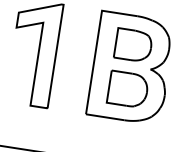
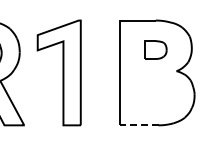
part: (133, 44) -> (155, 49), size x0.6
part: (128, 89) -> (157, 94), removed
line: (104, 117) -> (138, 125), solid -> dashed

